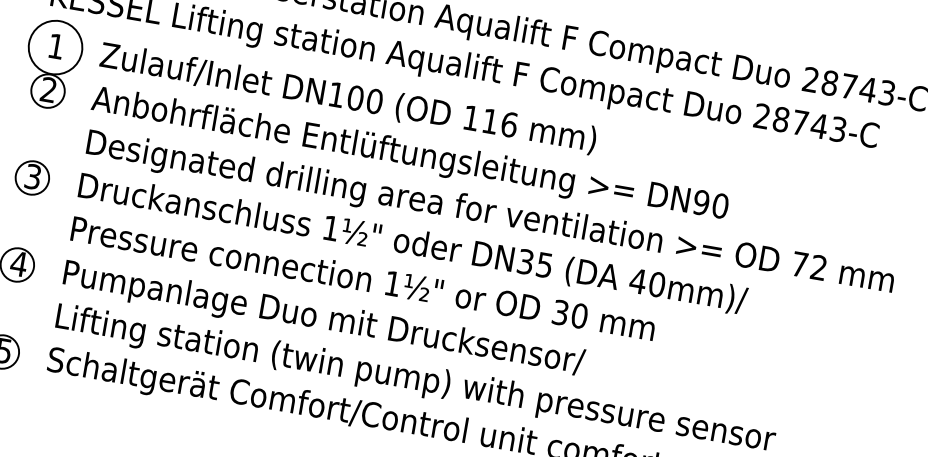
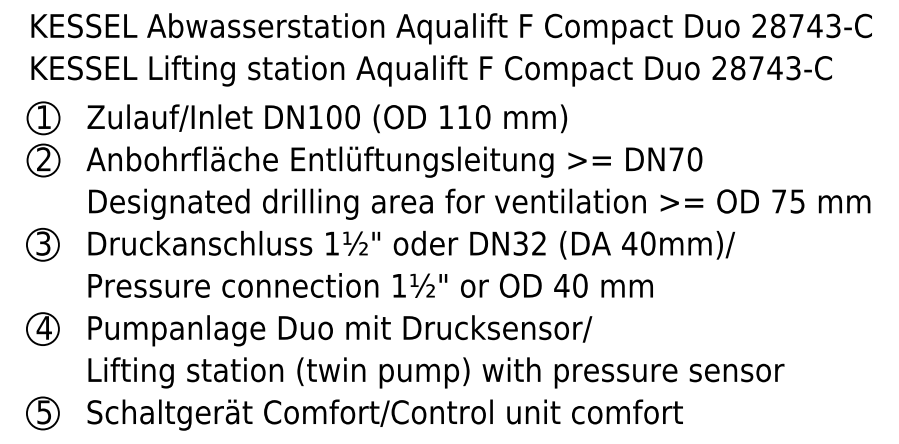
circle: (55, 47) -> (43, 118), size x0.62
text: (509, 124) -> (483, 116), 116 -> 110
text: (701, 202) -> (676, 159), DN90 -> DN70
text: (544, 264) -> (538, 243), DN35 -> DN32
text: (818, 267) -> (797, 201), 72 -> 75
text: (560, 312) -> (561, 285), 30 -> 40

